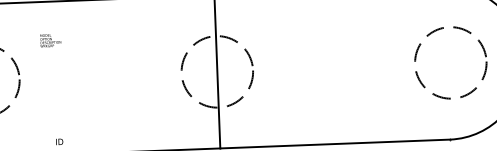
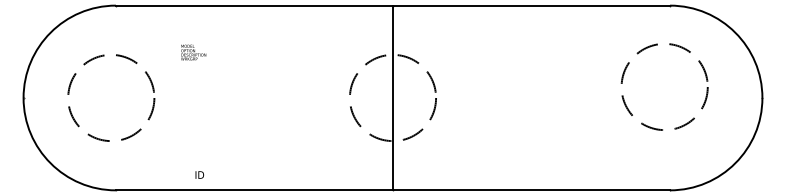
circle: (450, 62) -> (664, 86), moved

